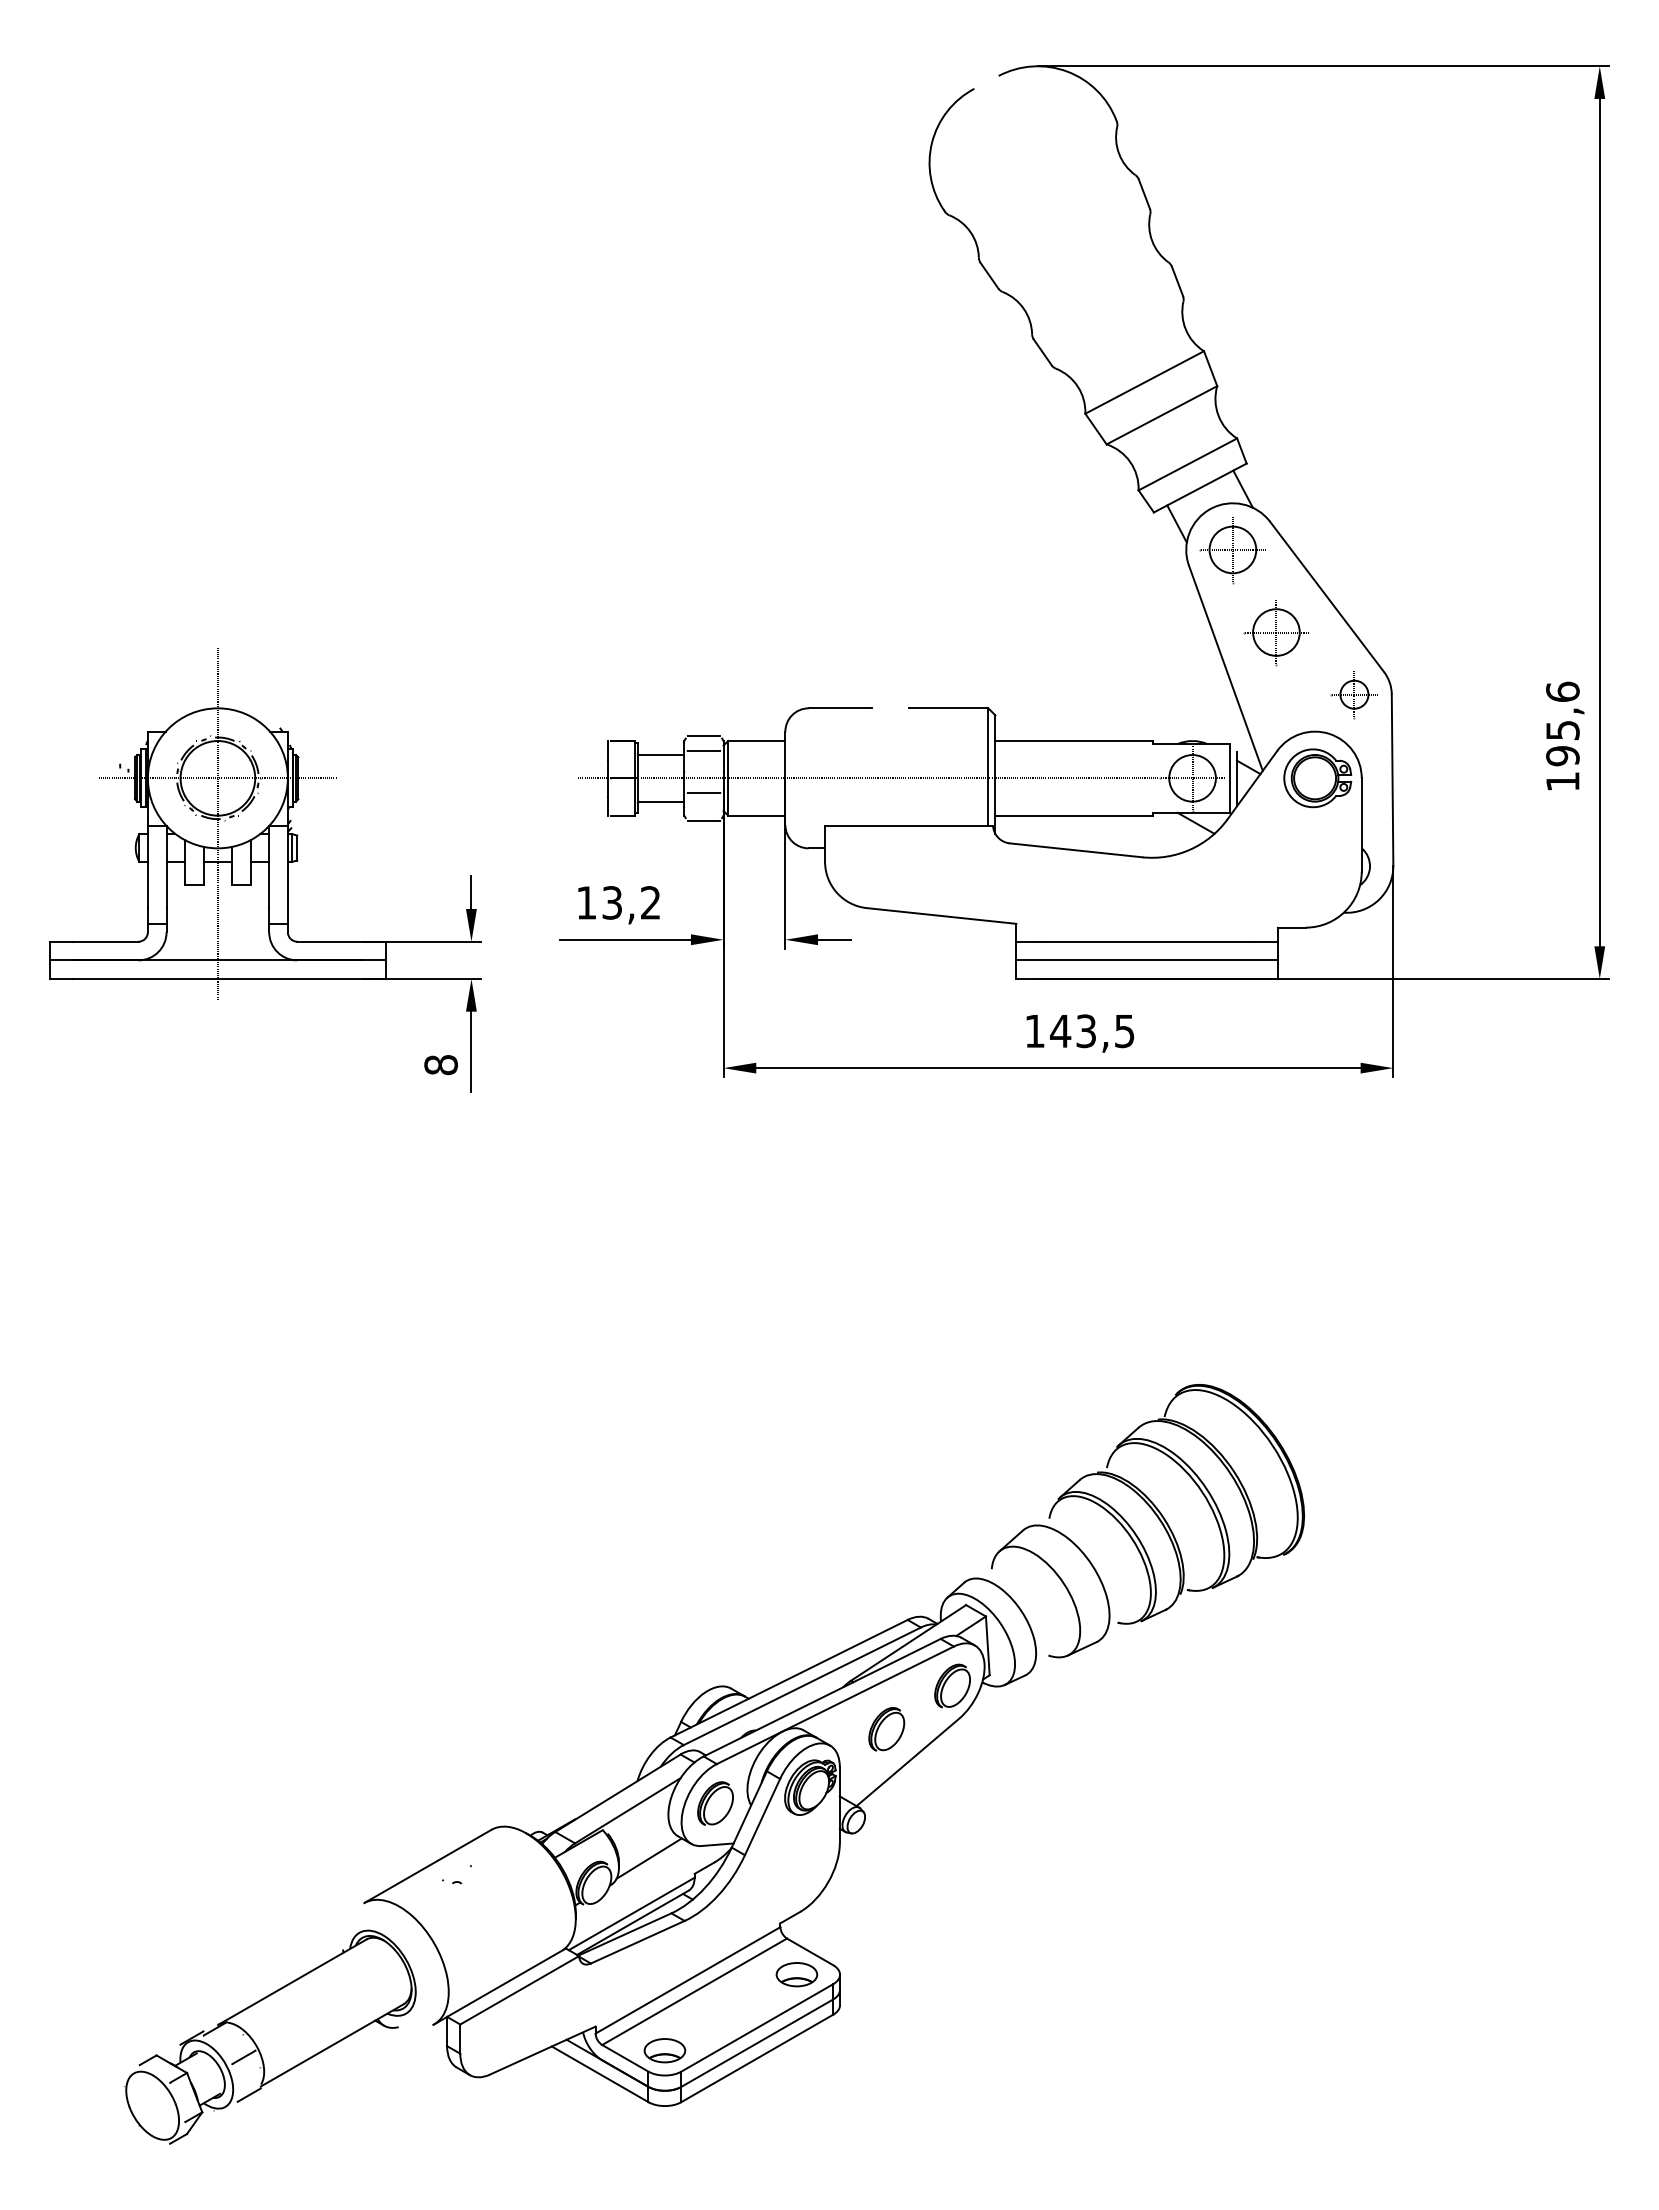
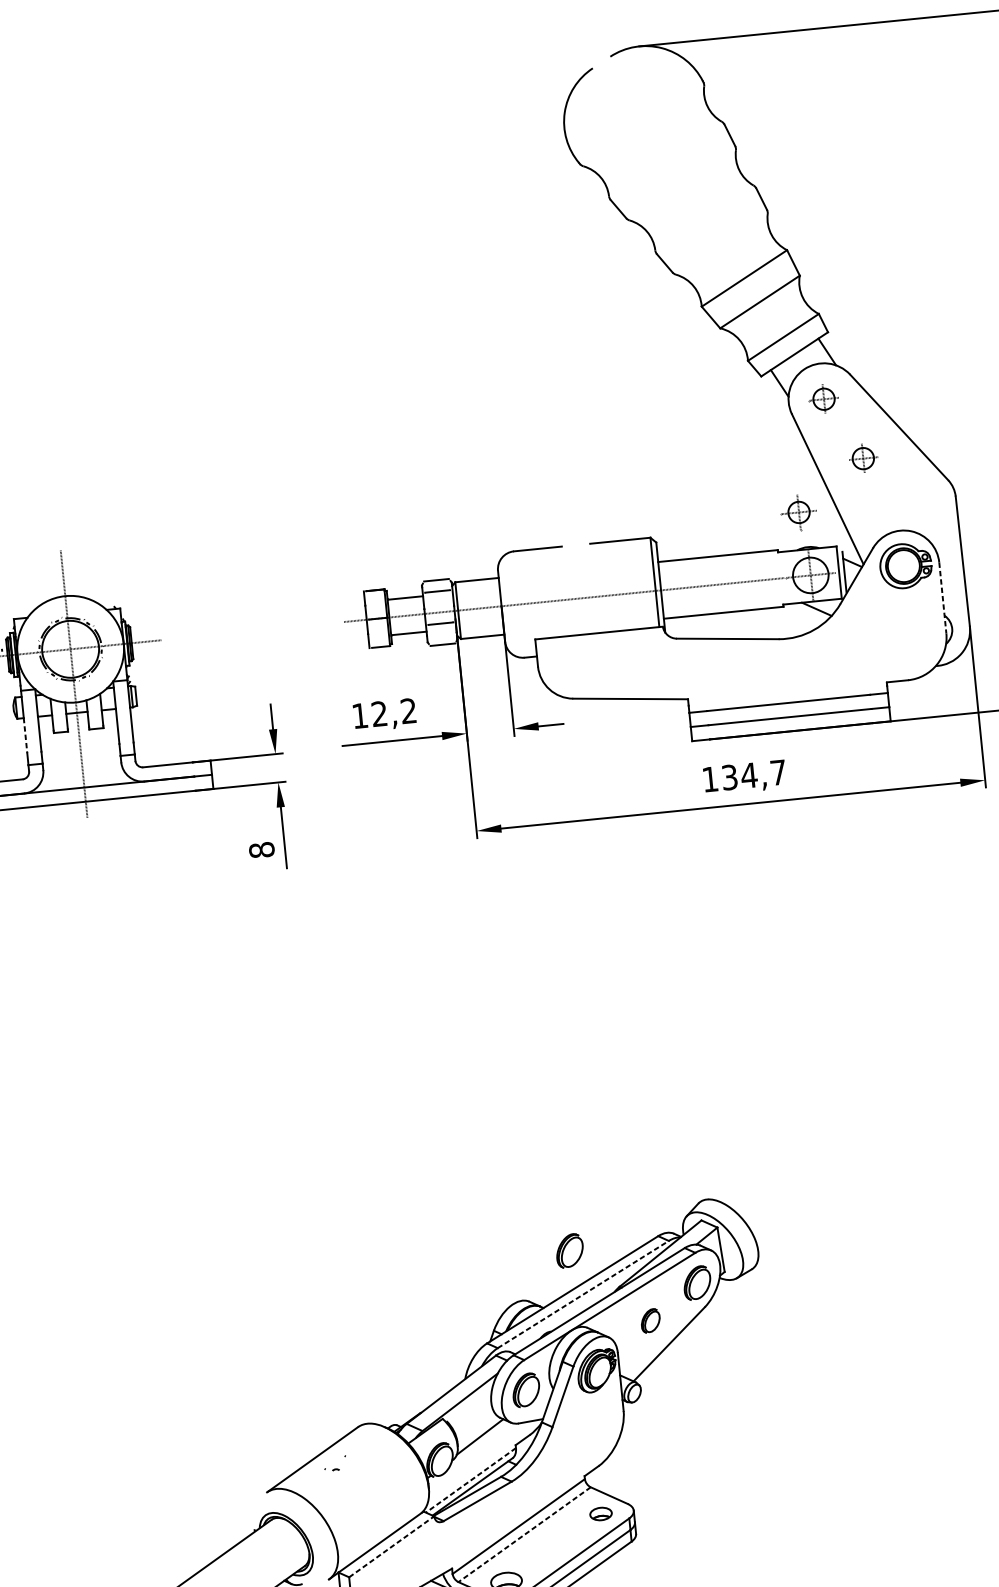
part: (1232, 550) -> (823, 399), size x0.6
part: (1275, 633) -> (862, 459), size x0.6
part: (1353, 695) -> (798, 513), moved
line: (1361, 824) -> (942, 597), solid -> dashed
line: (147, 885) -> (25, 736), solid -> dashed
text: (611, 902) -> (378, 713), 13,2 -> 12,2
text: (1092, 1031) -> (754, 775), 143,5 -> 134,7
part: (1147, 1521) -> (832, 1143), removed
part: (790, 1627) -> (569, 1250), added
line: (802, 1686) -> (583, 1294), solid -> dashed
part: (886, 1729) -> (650, 1320), size x0.7
line: (631, 1913) -> (470, 1480), solid -> dashed
part: (796, 1974) -> (600, 1513), size x0.7
line: (519, 1990) -> (391, 1547), solid -> dashed
line: (694, 1991) -> (524, 1534), solid -> dashed

